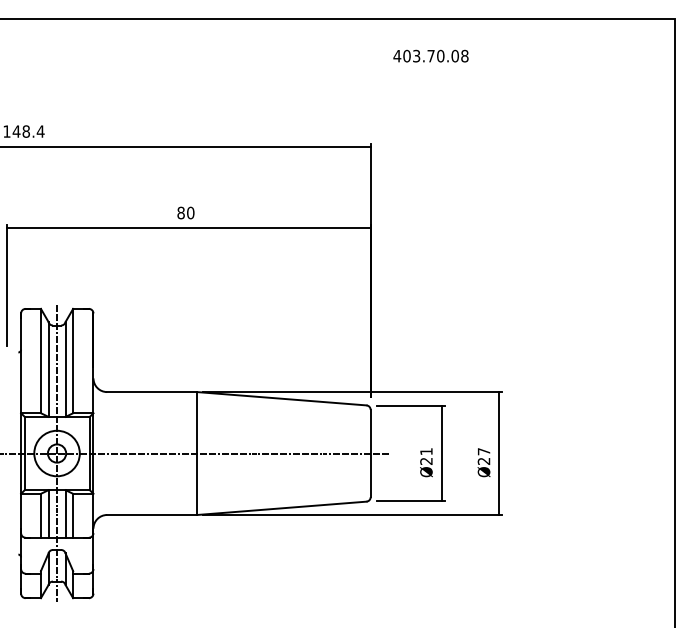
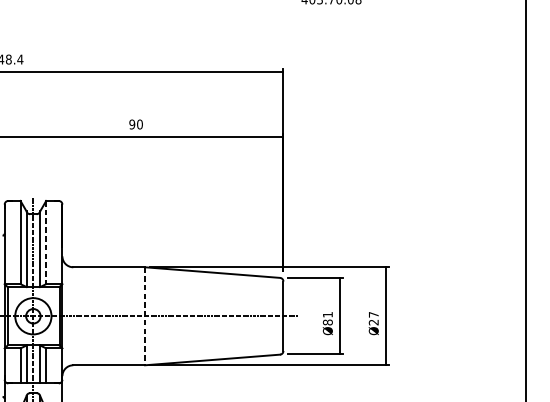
text: (180, 213) -> (131, 124), 80 -> 90
line: (73, 361) -> (46, 242), solid -> dashed
line: (197, 454) -> (145, 317), solid -> dashed
text: (426, 461) -> (327, 322), Ø21 -> Ø81

